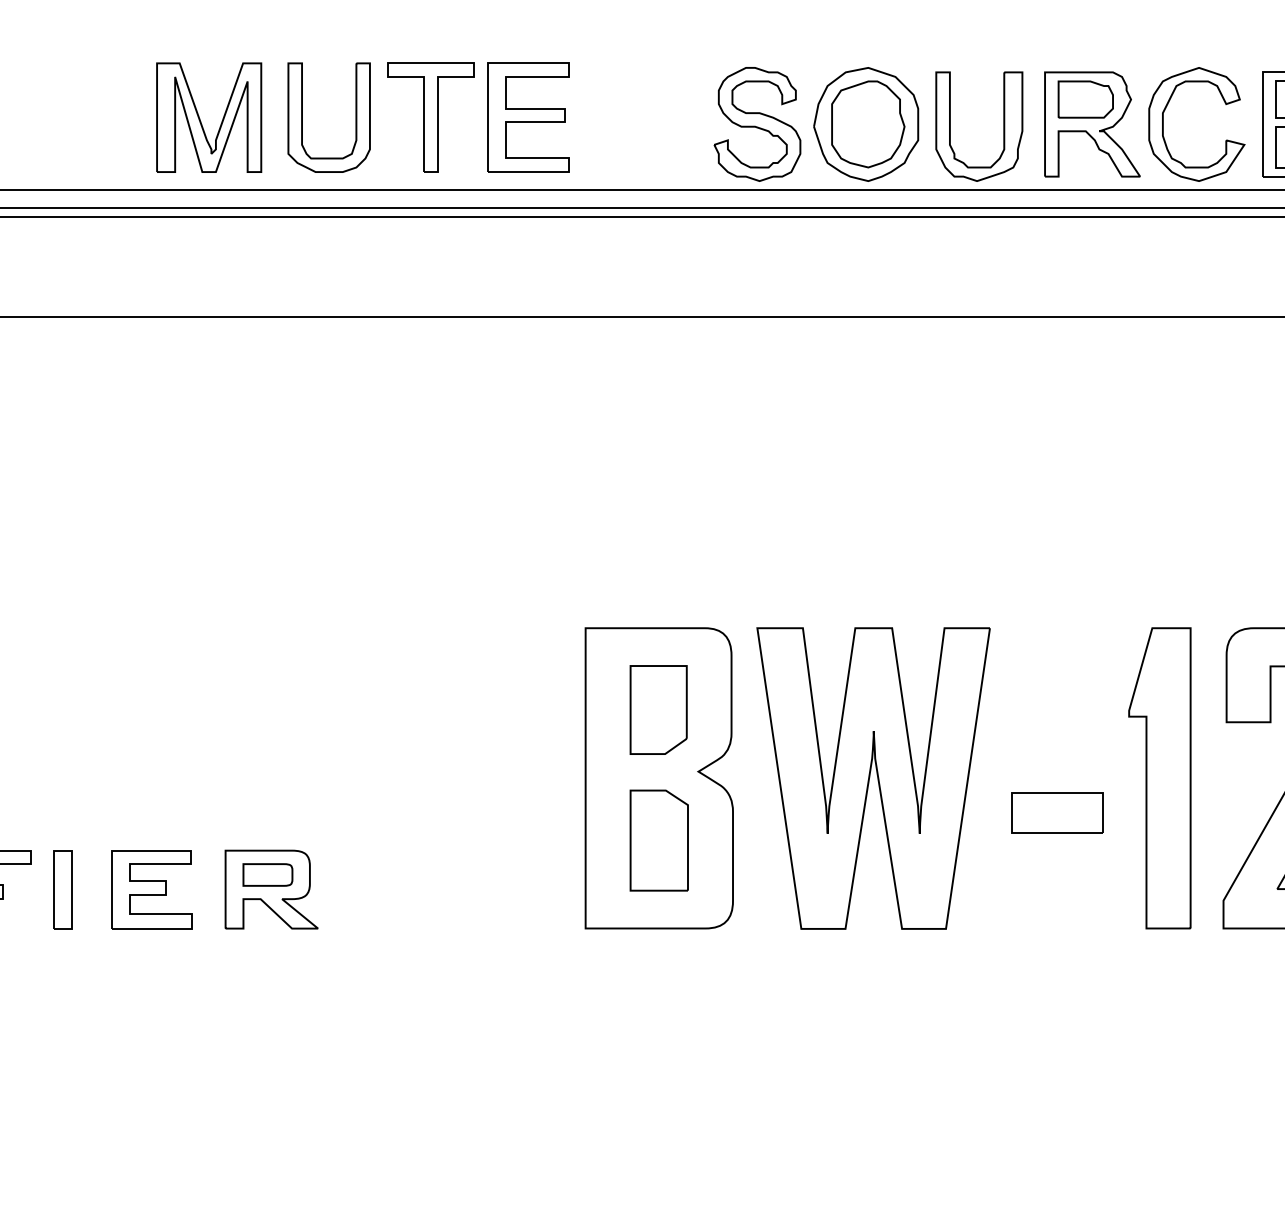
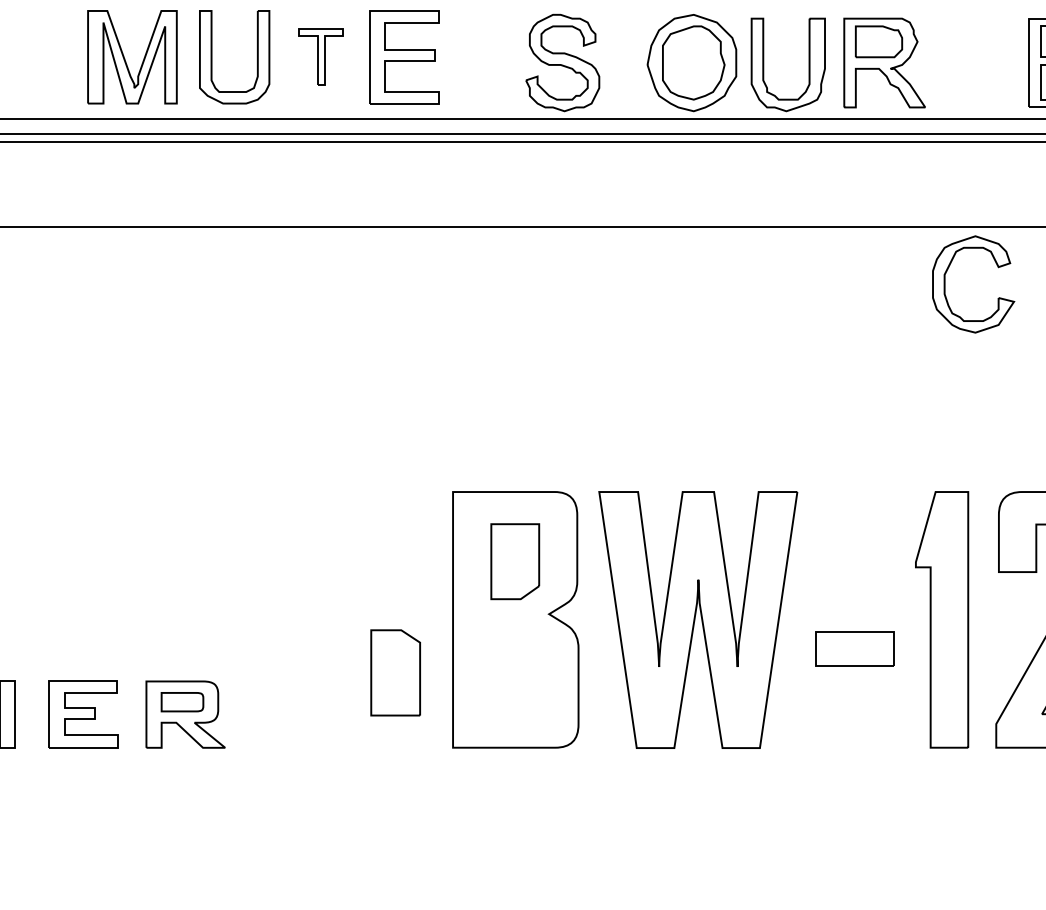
part: (430, 117) -> (320, 57), size x0.6
part: (757, 124) -> (562, 63), moved
part: (1163, 124) -> (945, 284), moved
part: (658, 840) -> (395, 672), moved

